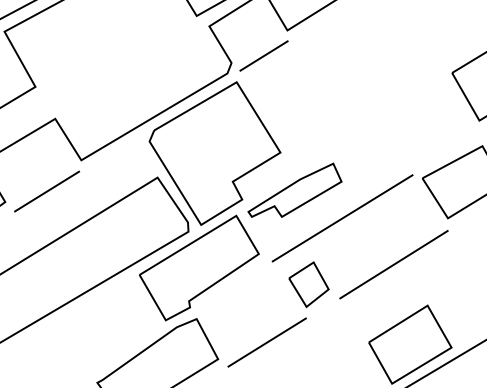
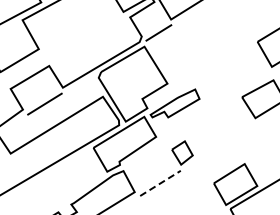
line: (341, 217) -> (199, 117), removed
line: (392, 264) -> (226, 142), removed
line: (267, 342) -> (160, 183), solid -> dashed

